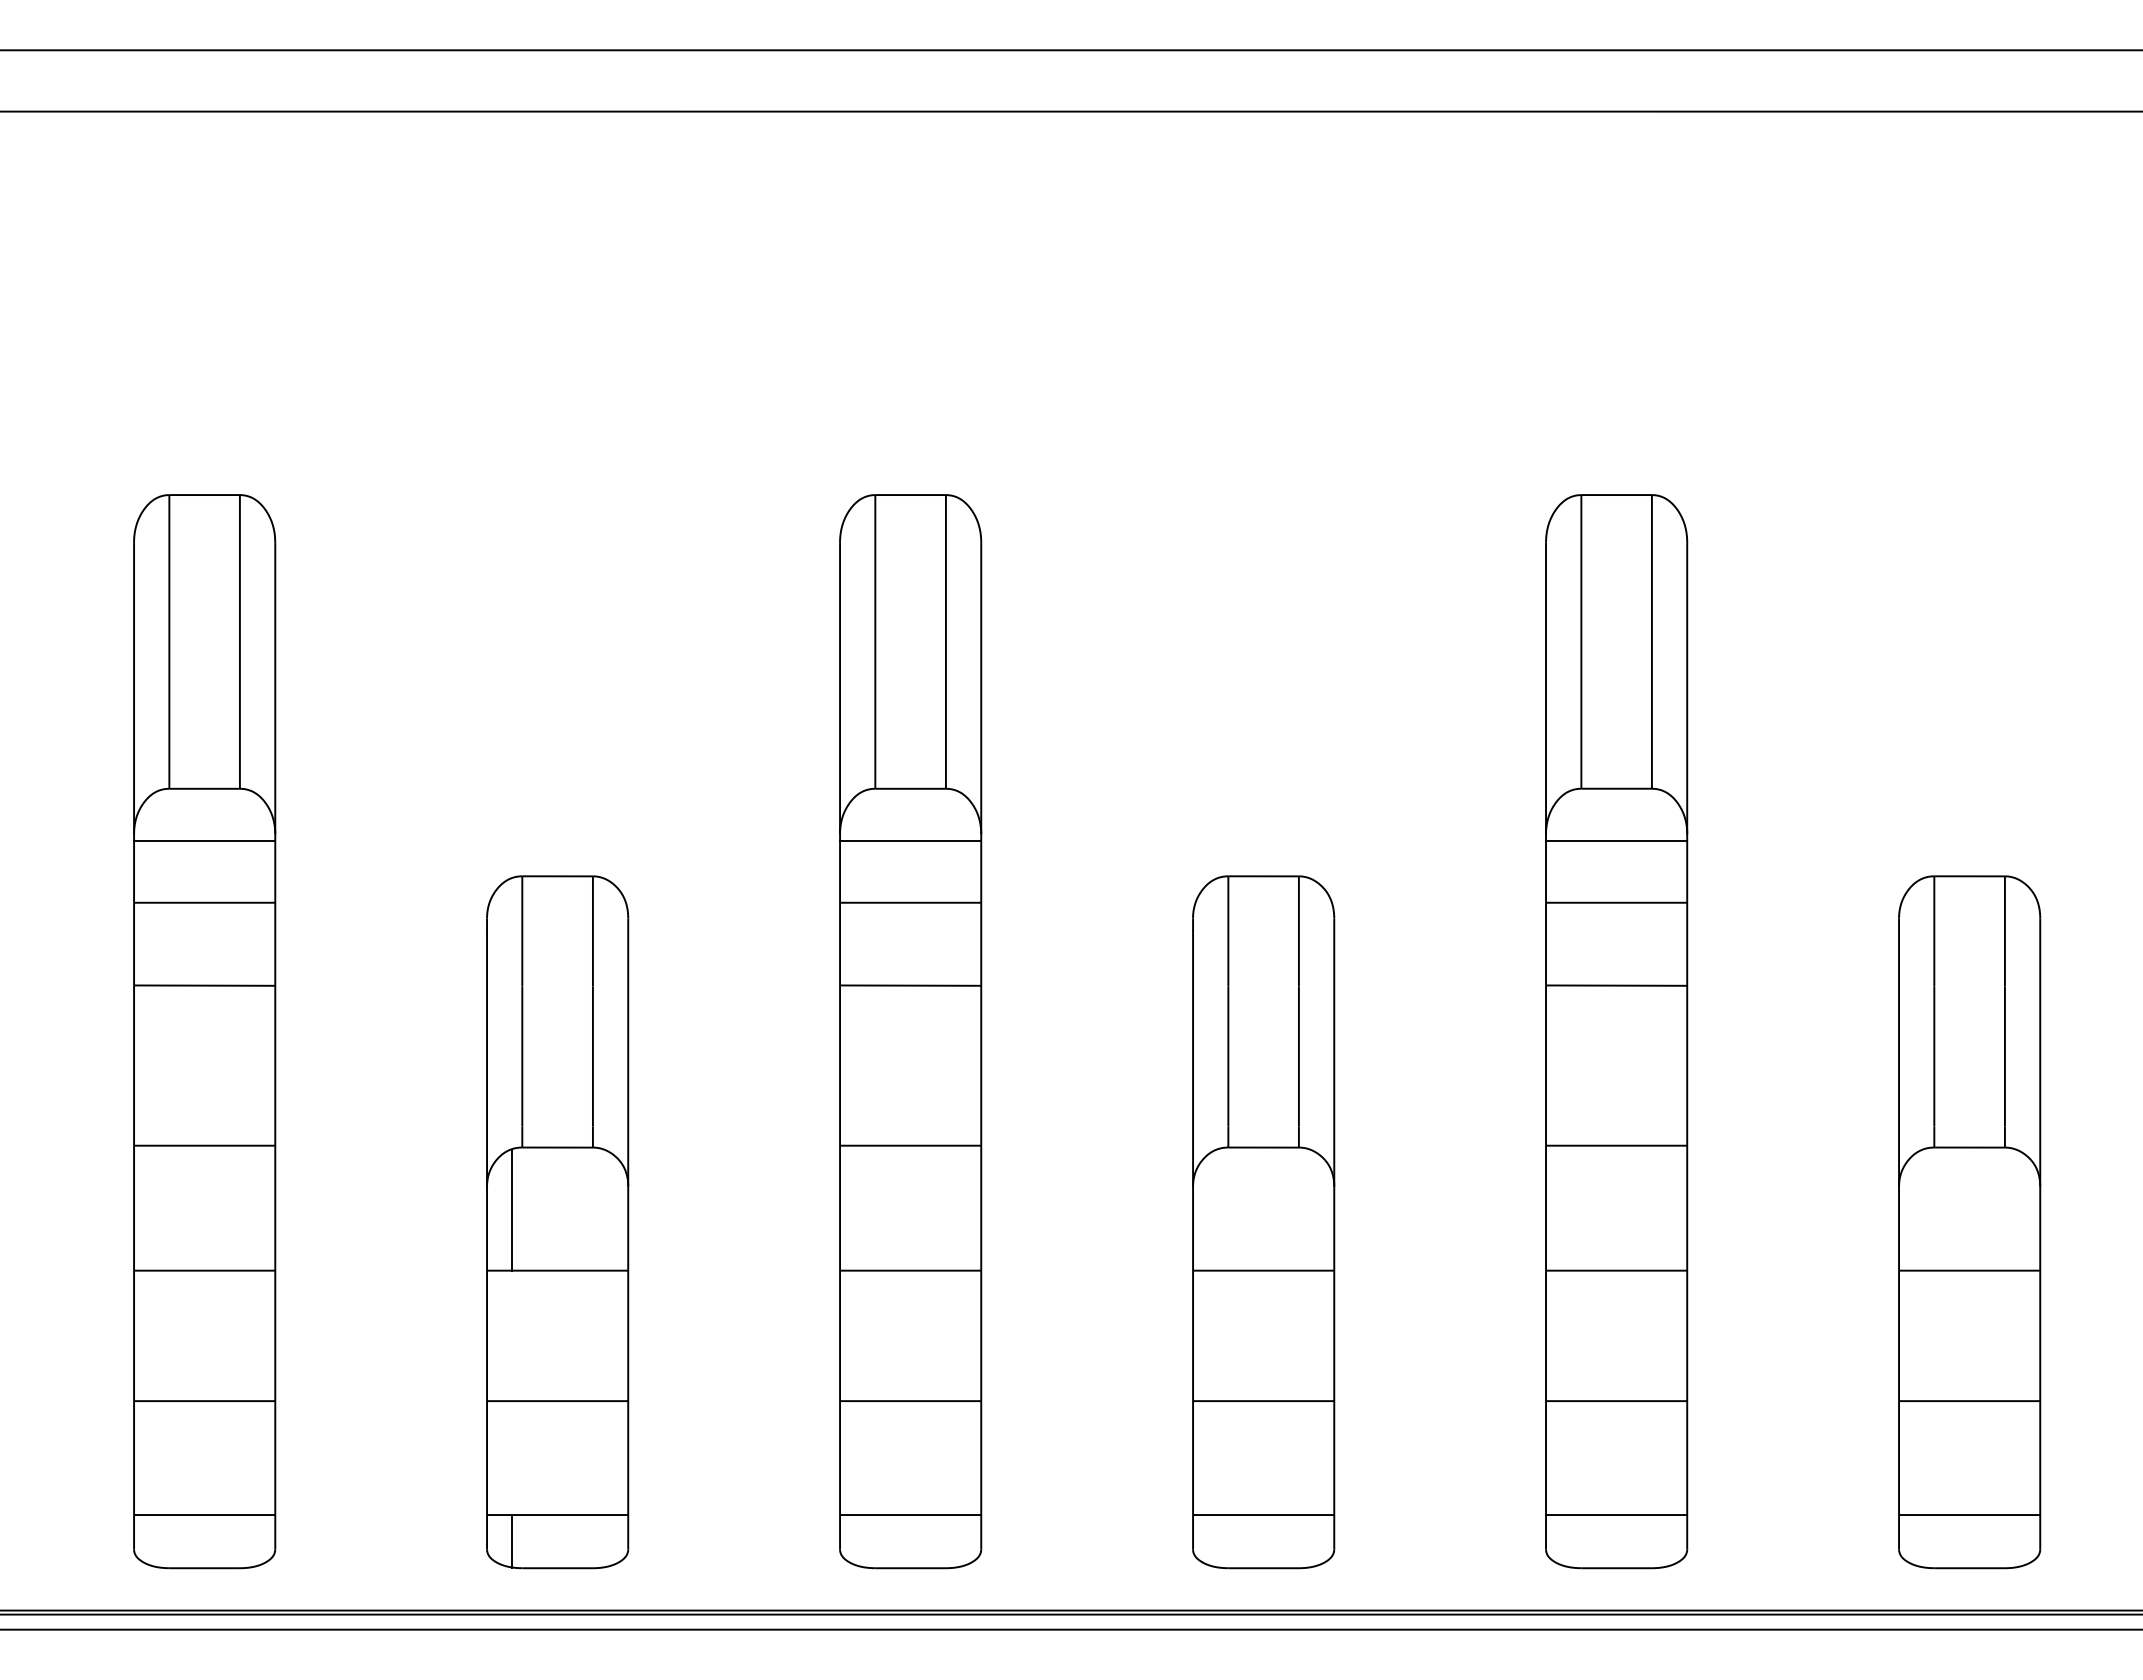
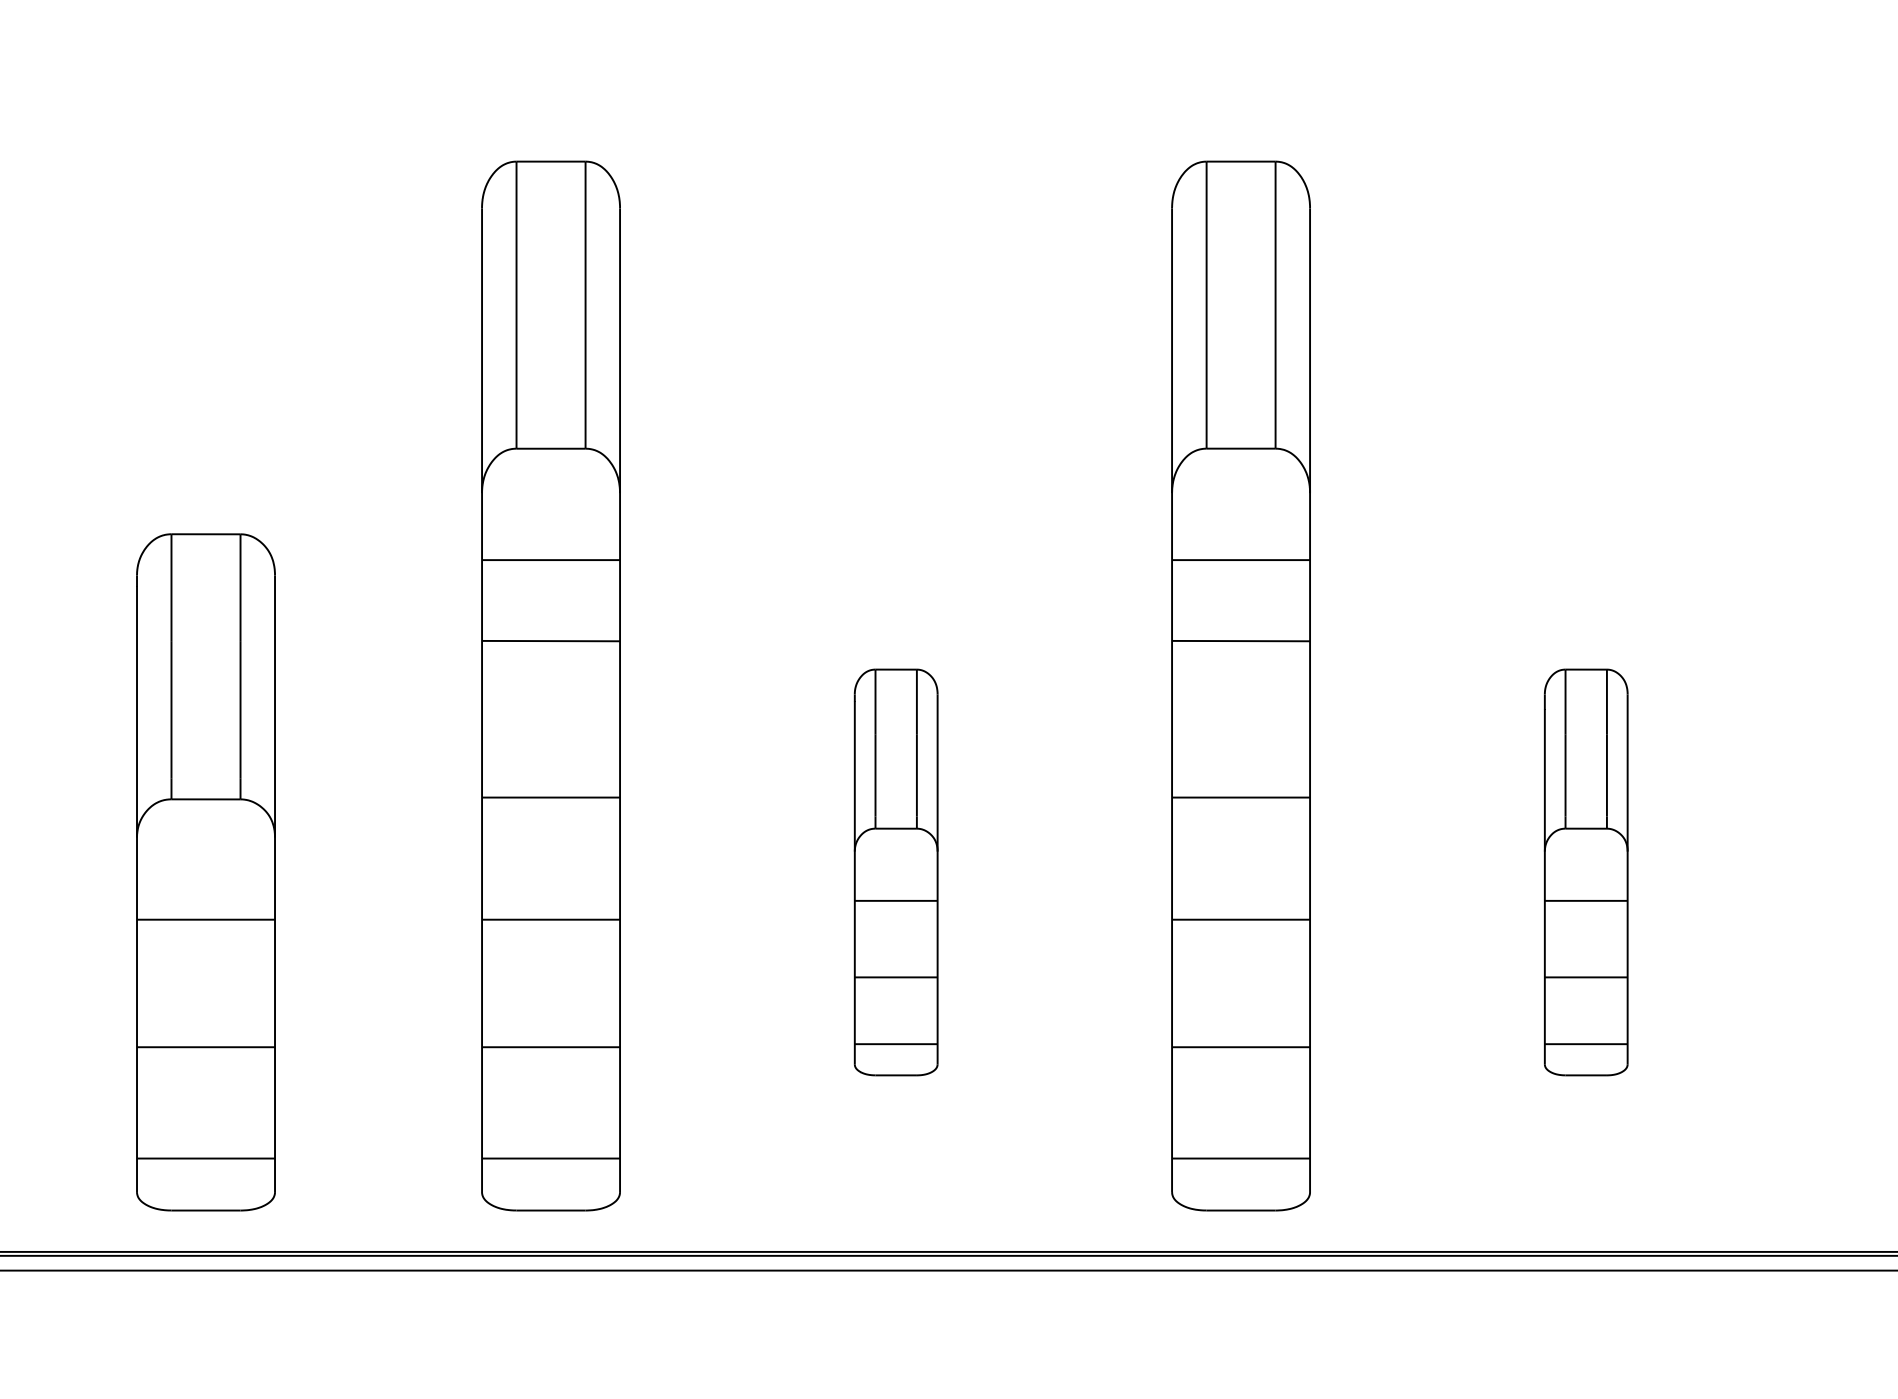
line: (910, 841) -> (550, 500), removed
line: (1616, 841) -> (1240, 500), removed
line: (511, 1209) -> (160, 859), removed
part: (1263, 1222) -> (895, 872), size x0.6
part: (1969, 1222) -> (1585, 872), size x0.6
line: (511, 1540) -> (160, 1183), removed

